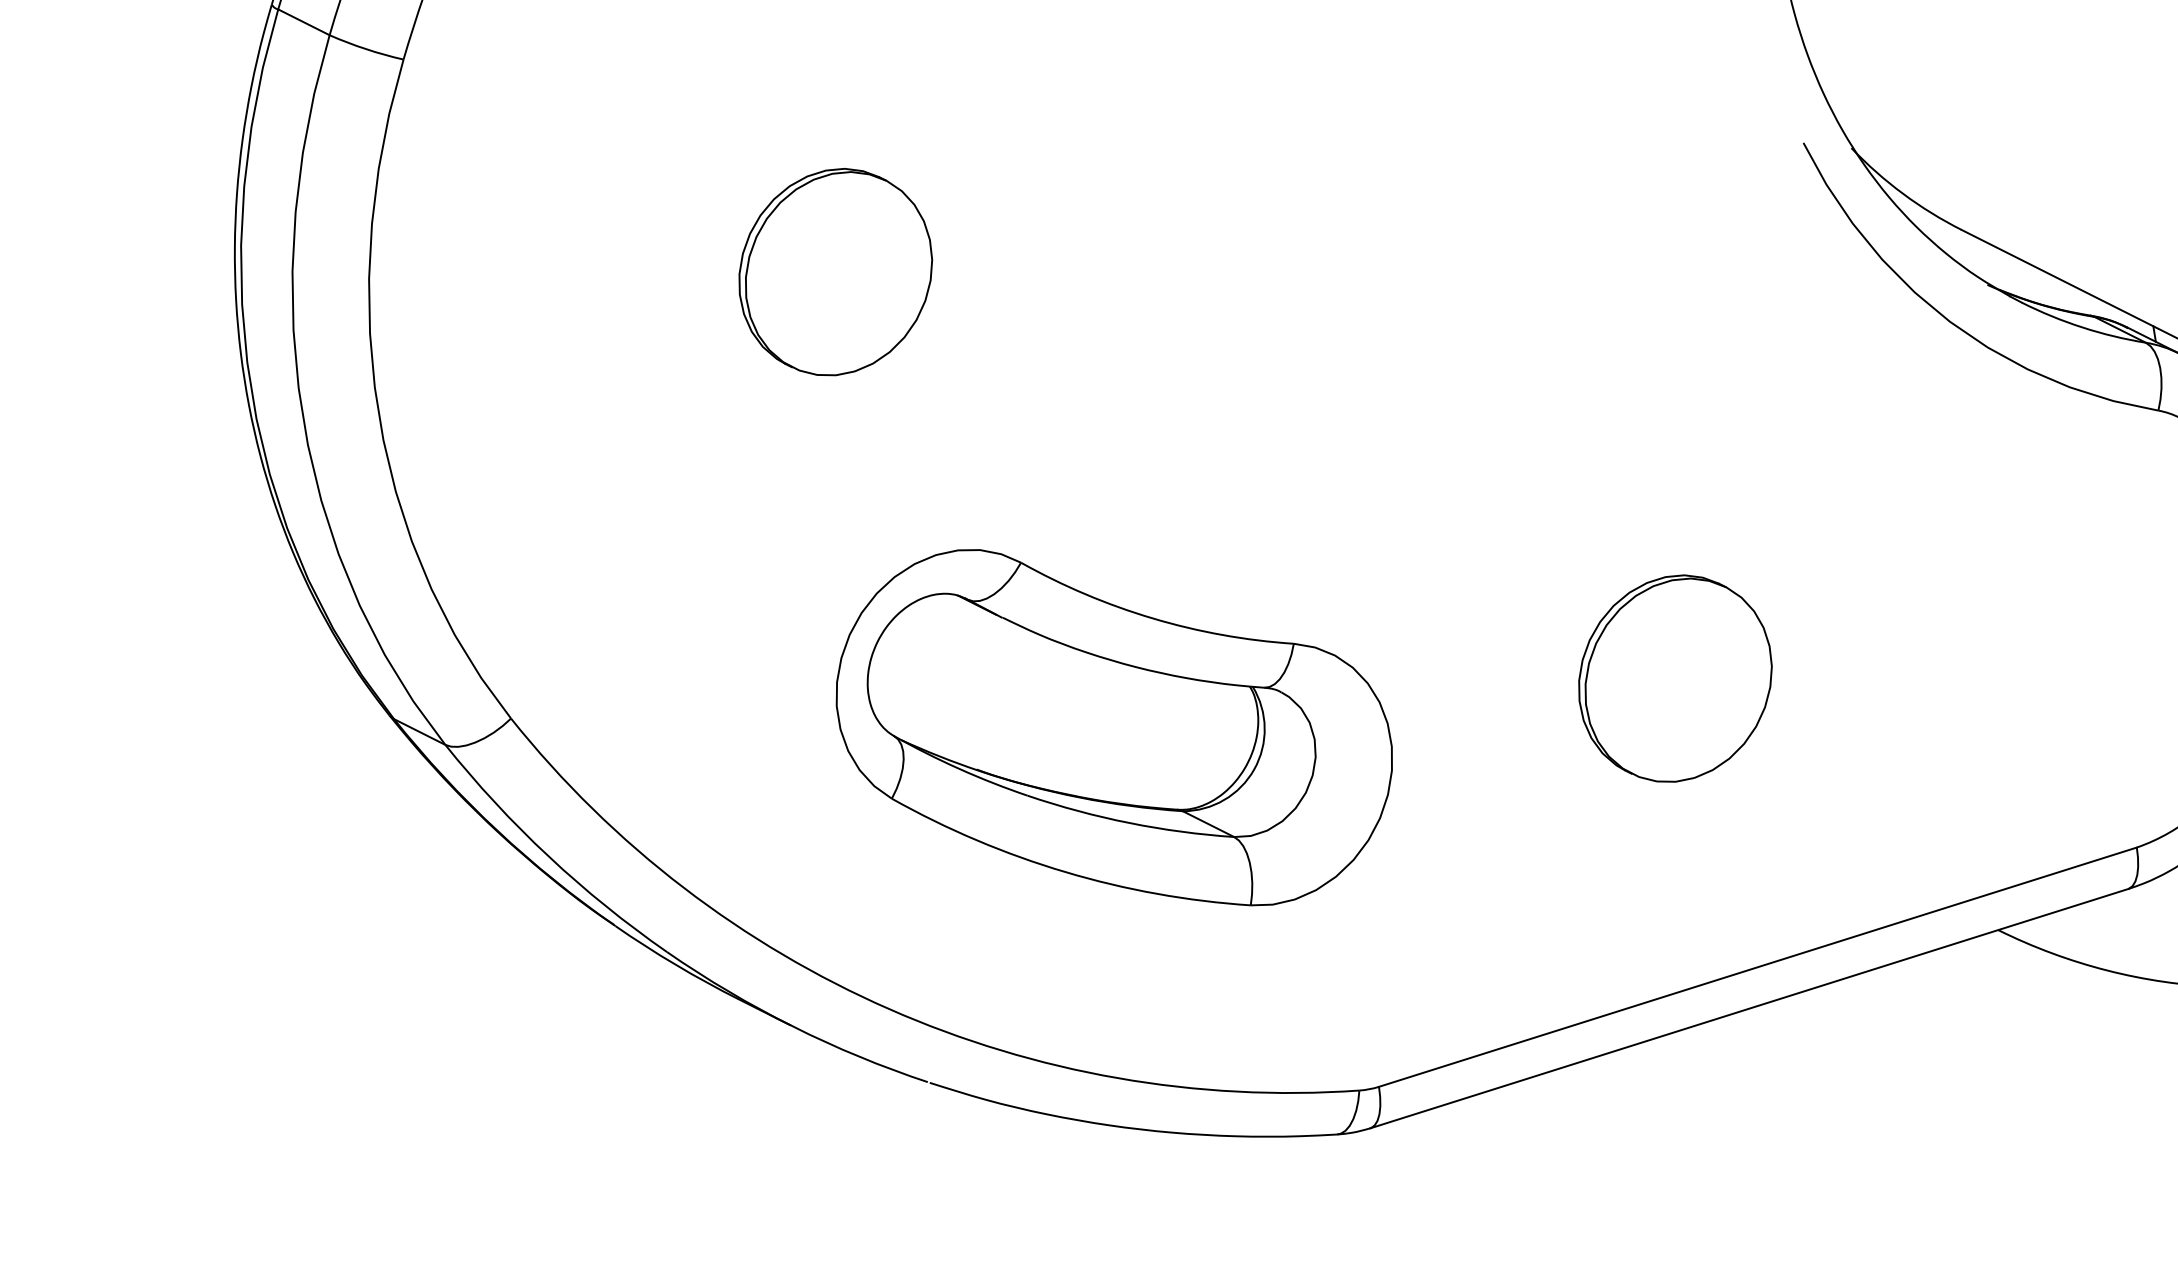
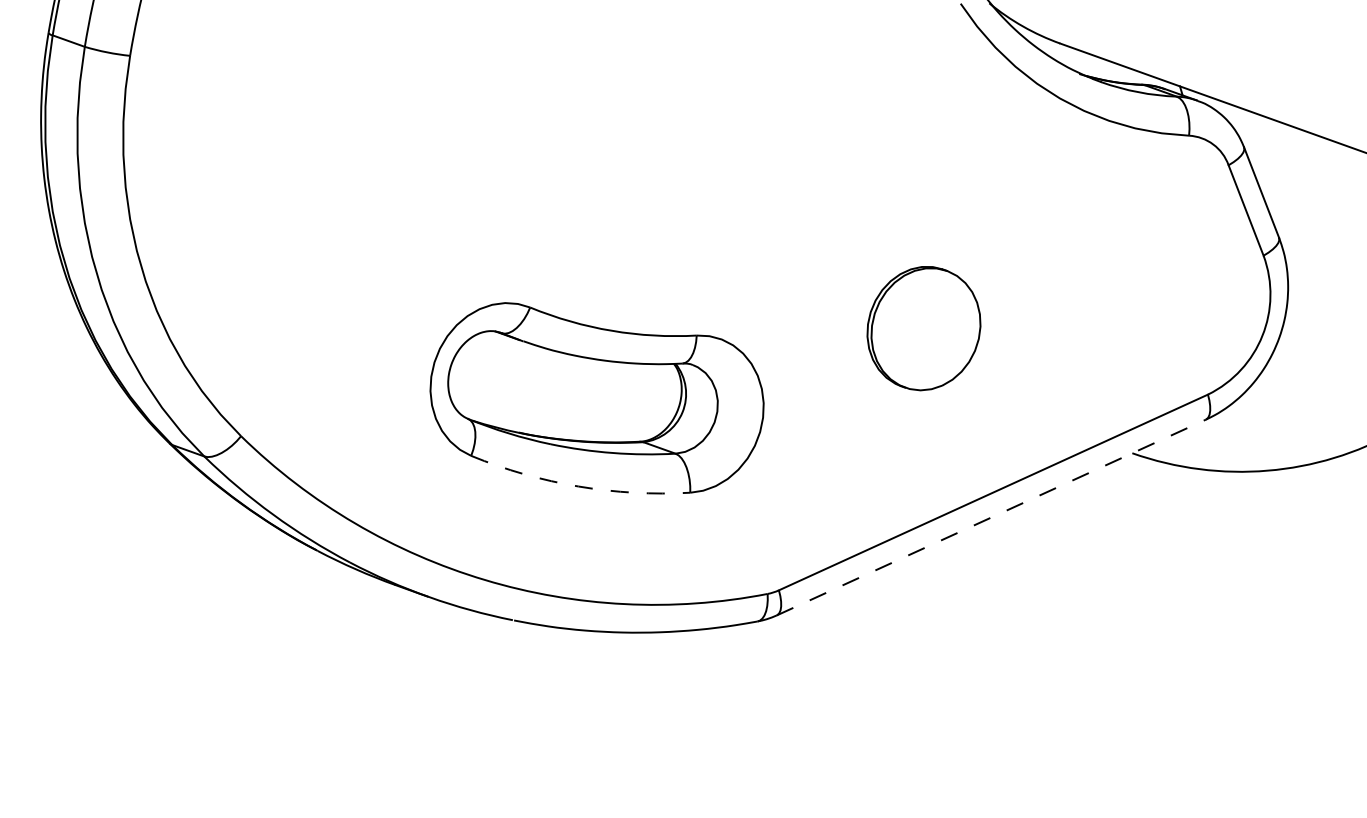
part: (834, 271) -> (399, 149), removed
arc: (1065, 871) -> (578, 486), solid -> dashed
line: (1749, 1008) -> (991, 517), solid -> dashed

